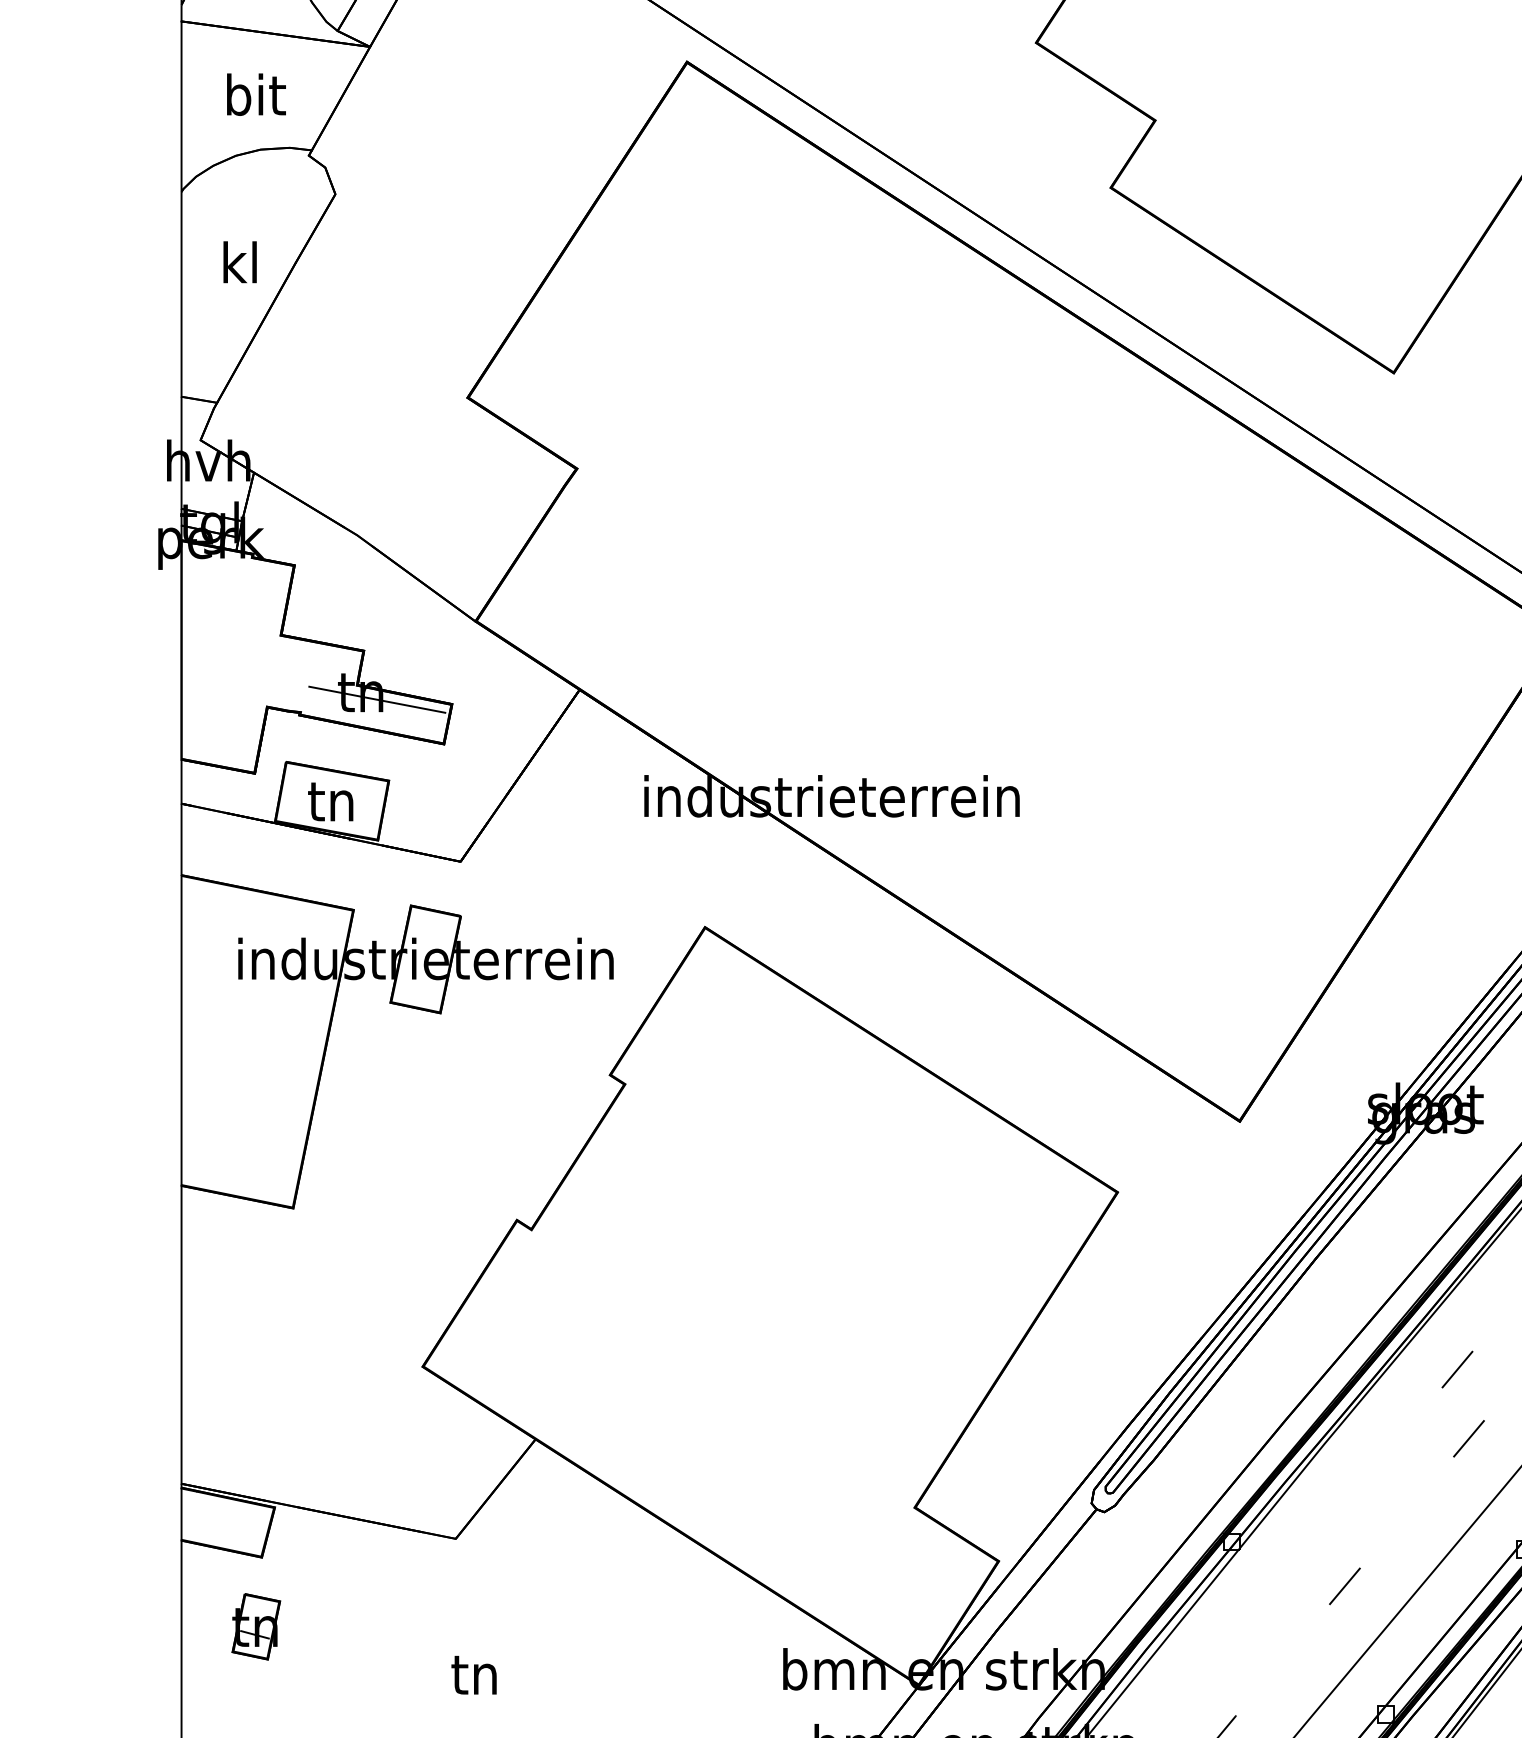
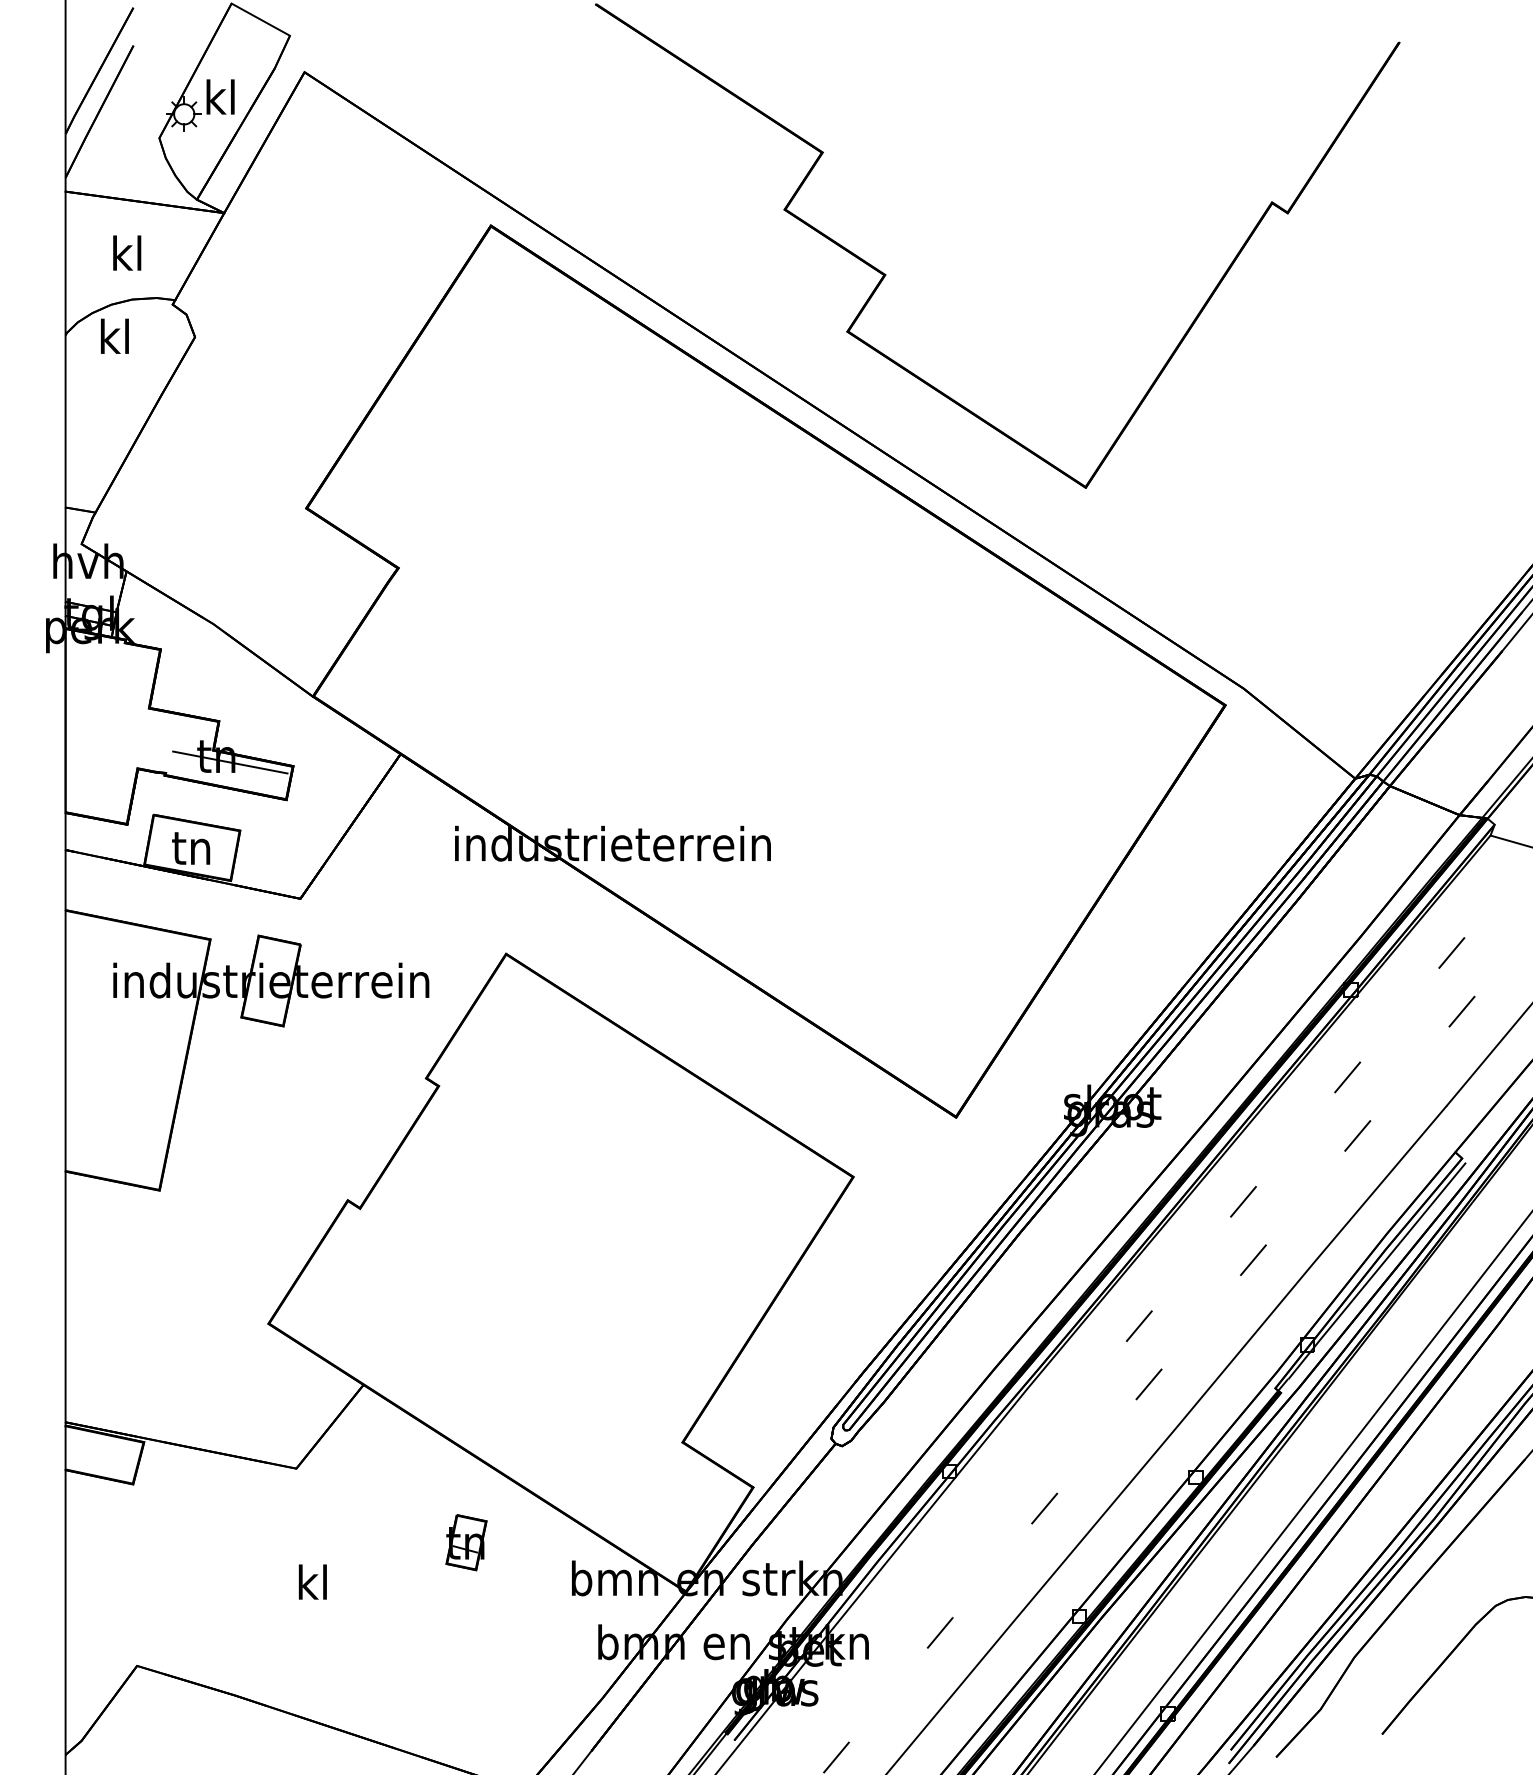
text: (256, 94) -> (128, 253), bit -> kl
text: (239, 261) -> (114, 335), moved
part: (256, 1626) -> (466, 1542), moved
text: (473, 1672) -> (311, 1581), tn -> kl

